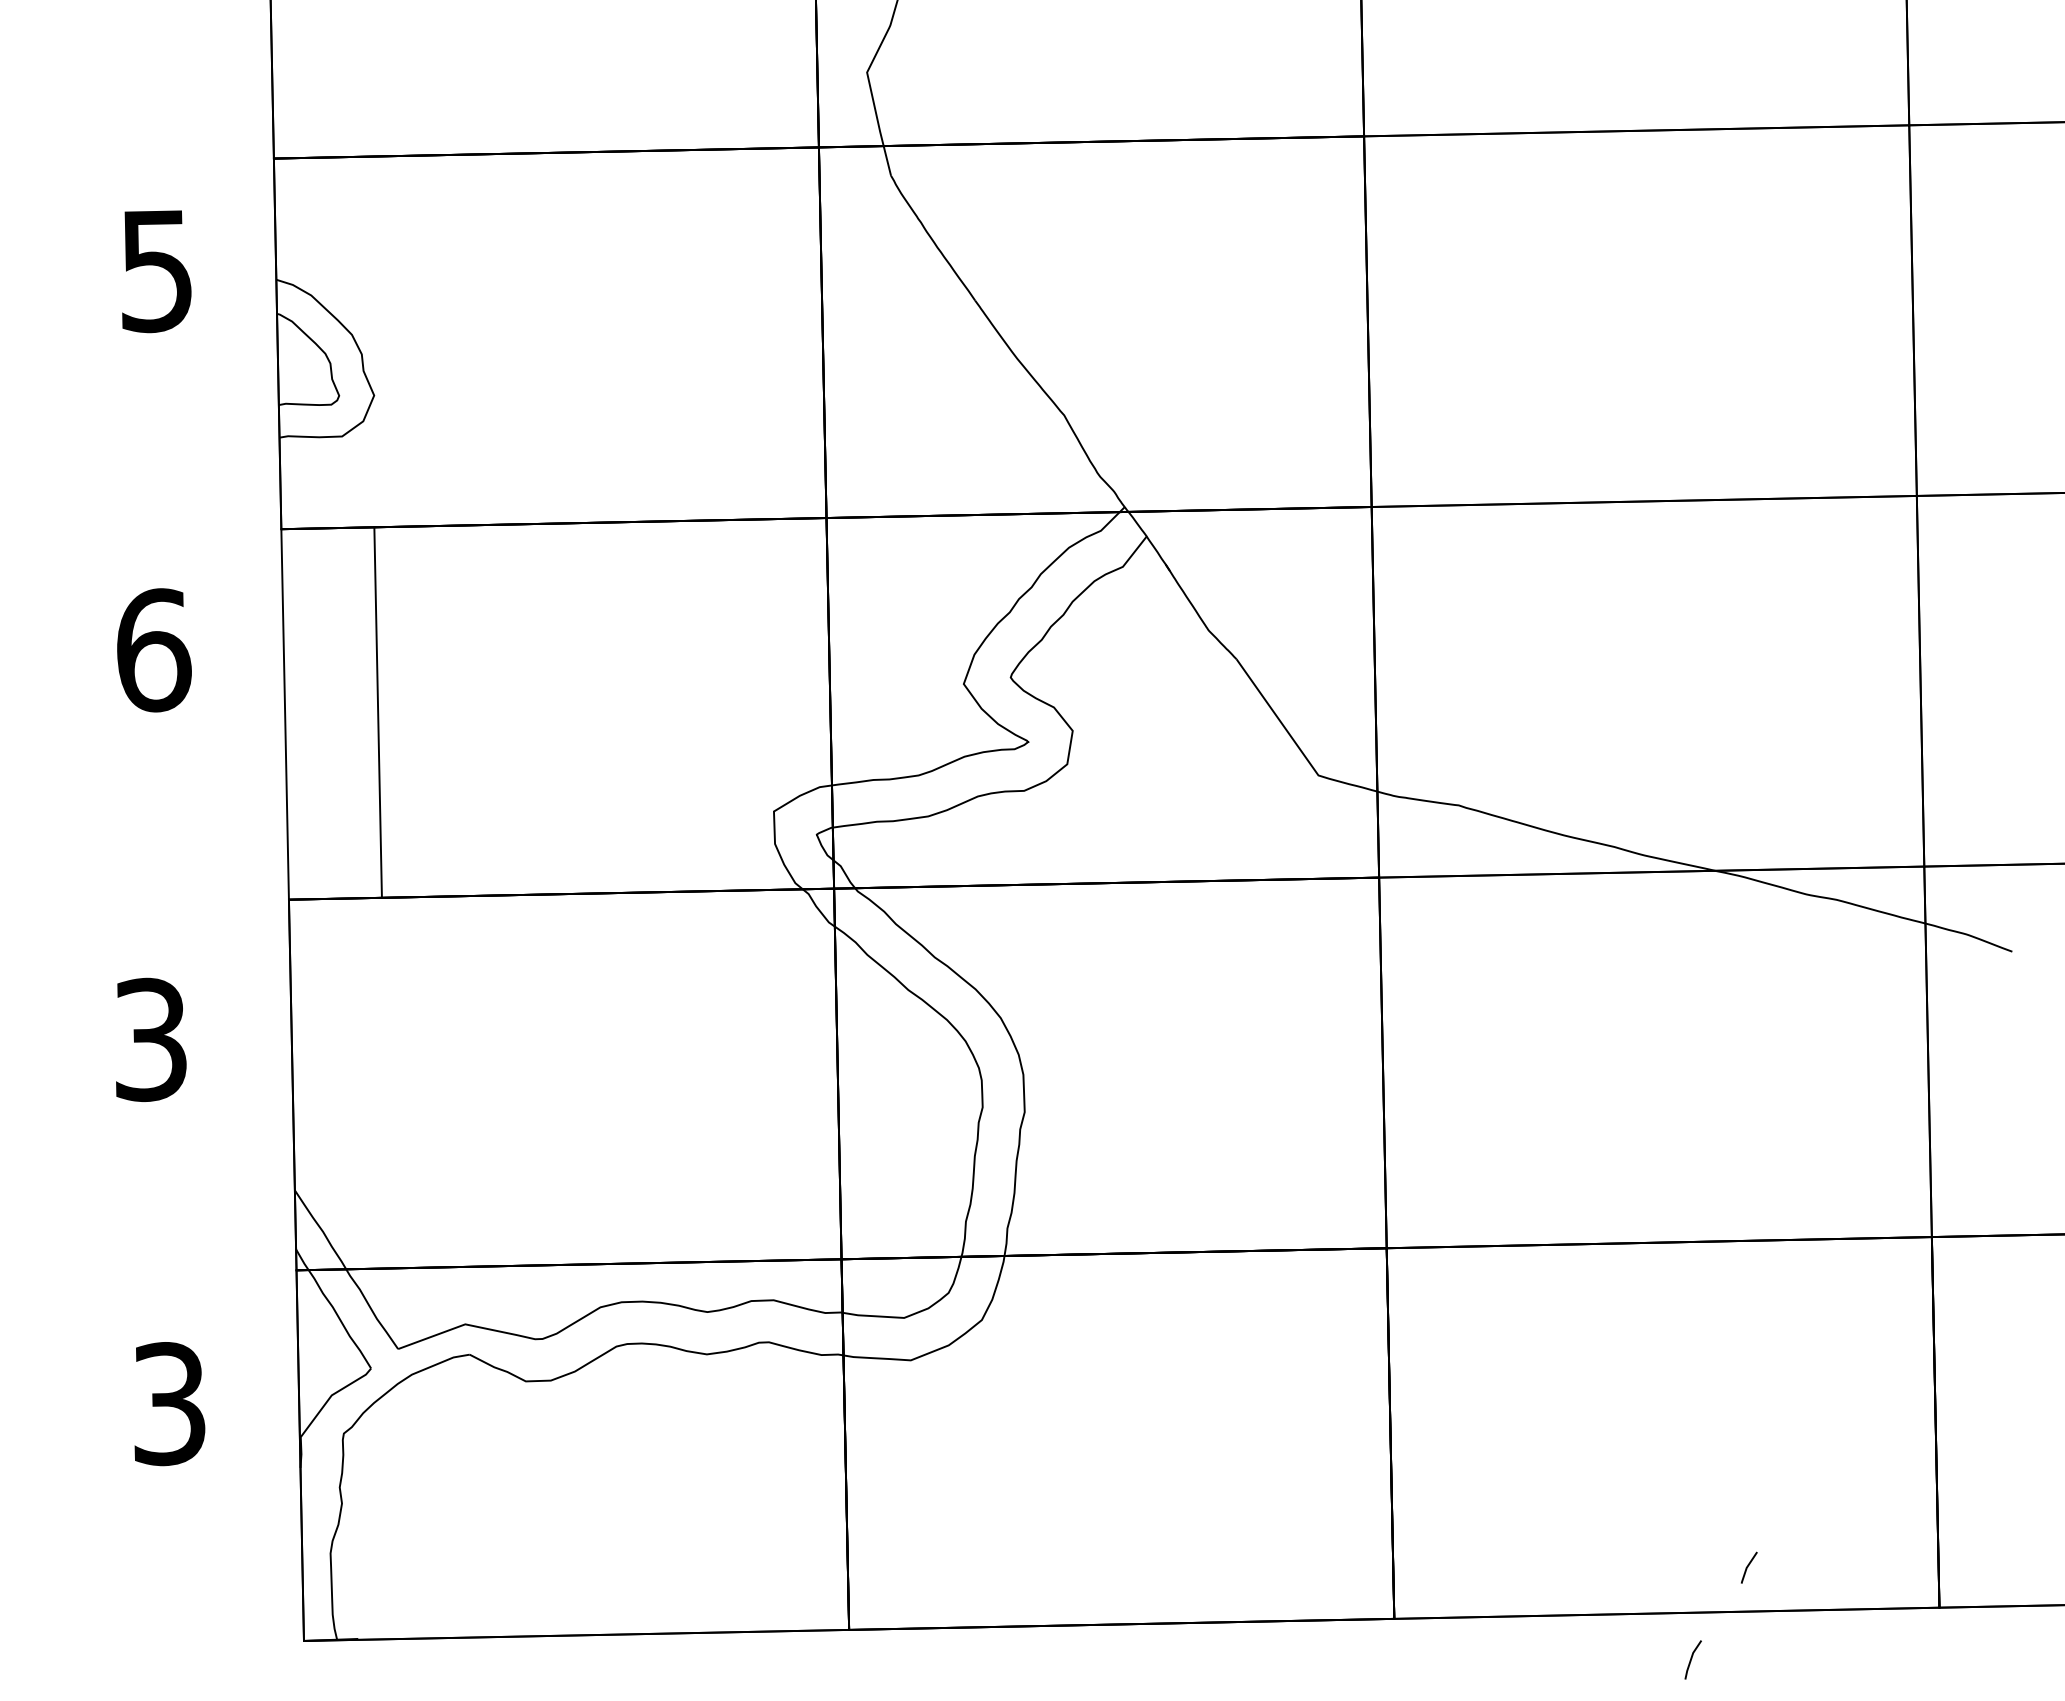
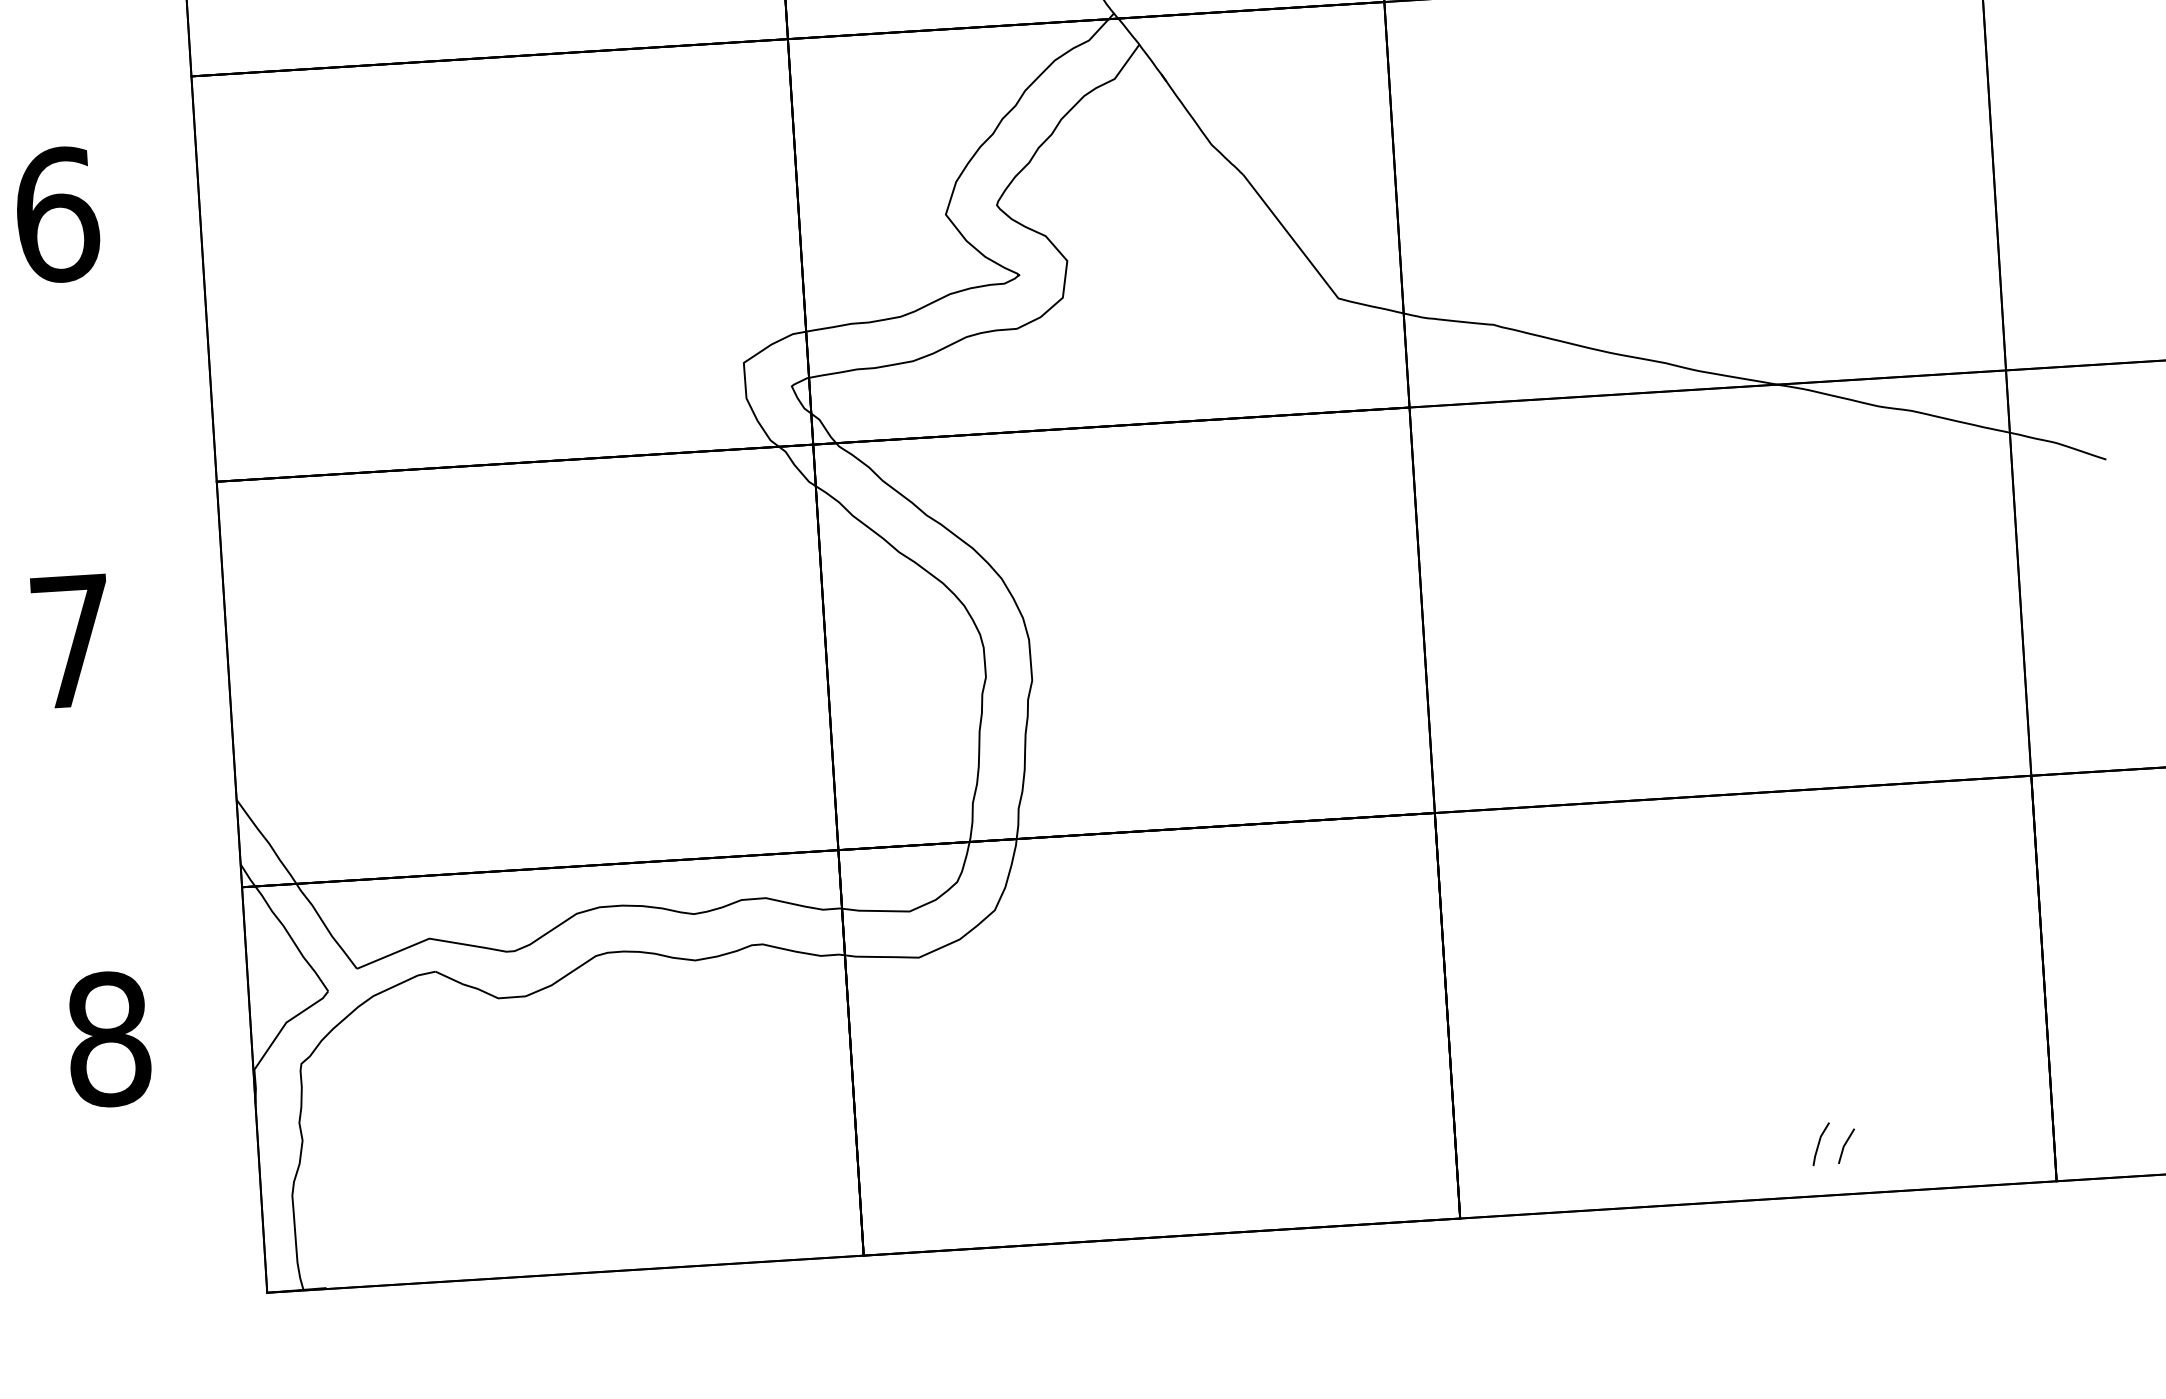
line: (377, 712) -> (203, 279), moved
text: (150, 1039) -> (71, 641), 3 -> 7
text: (170, 1403) -> (110, 1038), 3 -> 8
line: (1692, 1658) -> (1820, 1142), moved

